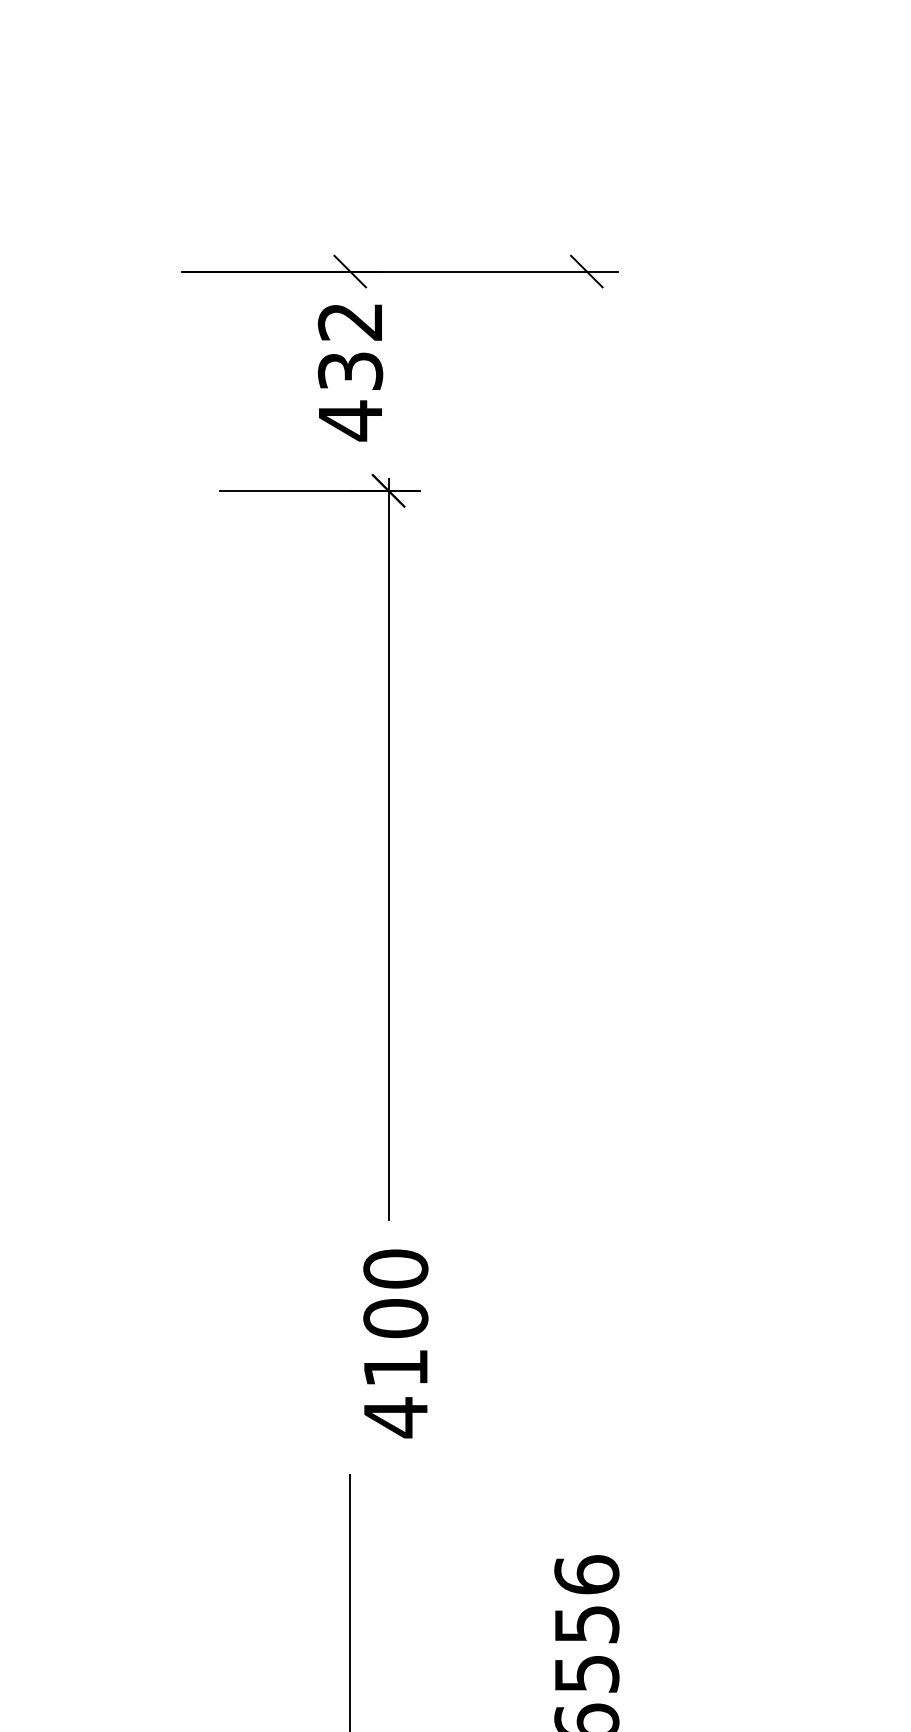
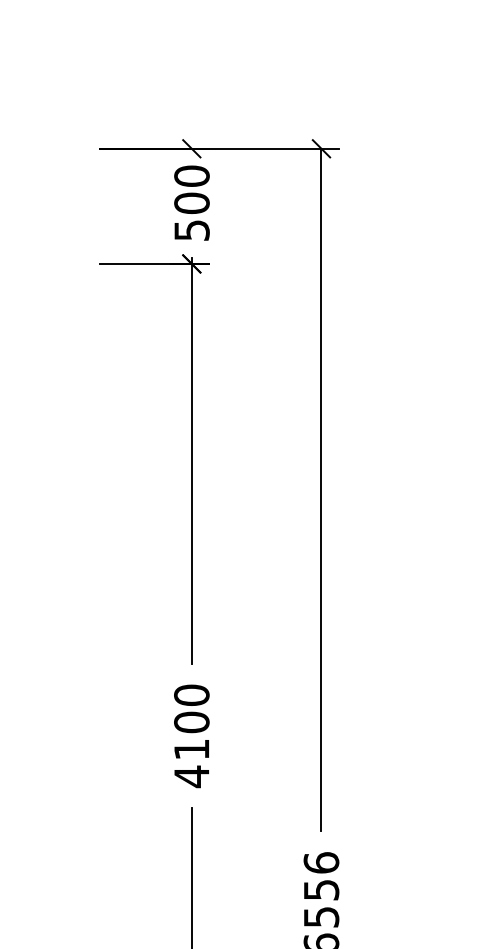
text: (349, 371) -> (191, 203), 432 -> 500
part: (387, 847) -> (191, 459), moved
line: (586, 893) -> (321, 489), added
text: (395, 1344) -> (191, 736), moved

